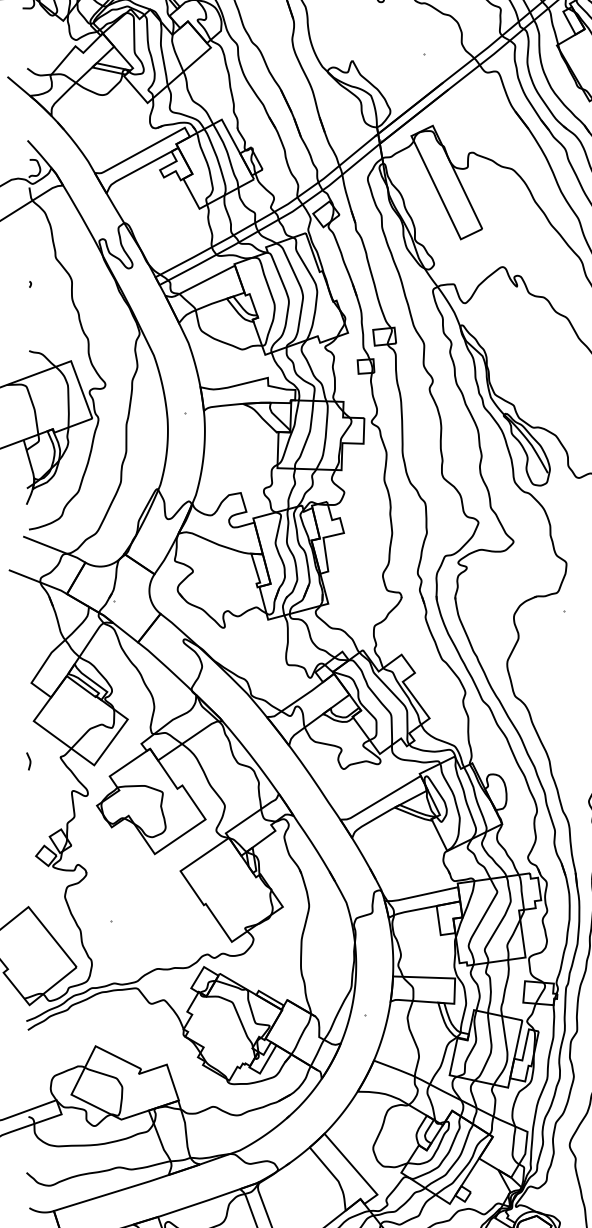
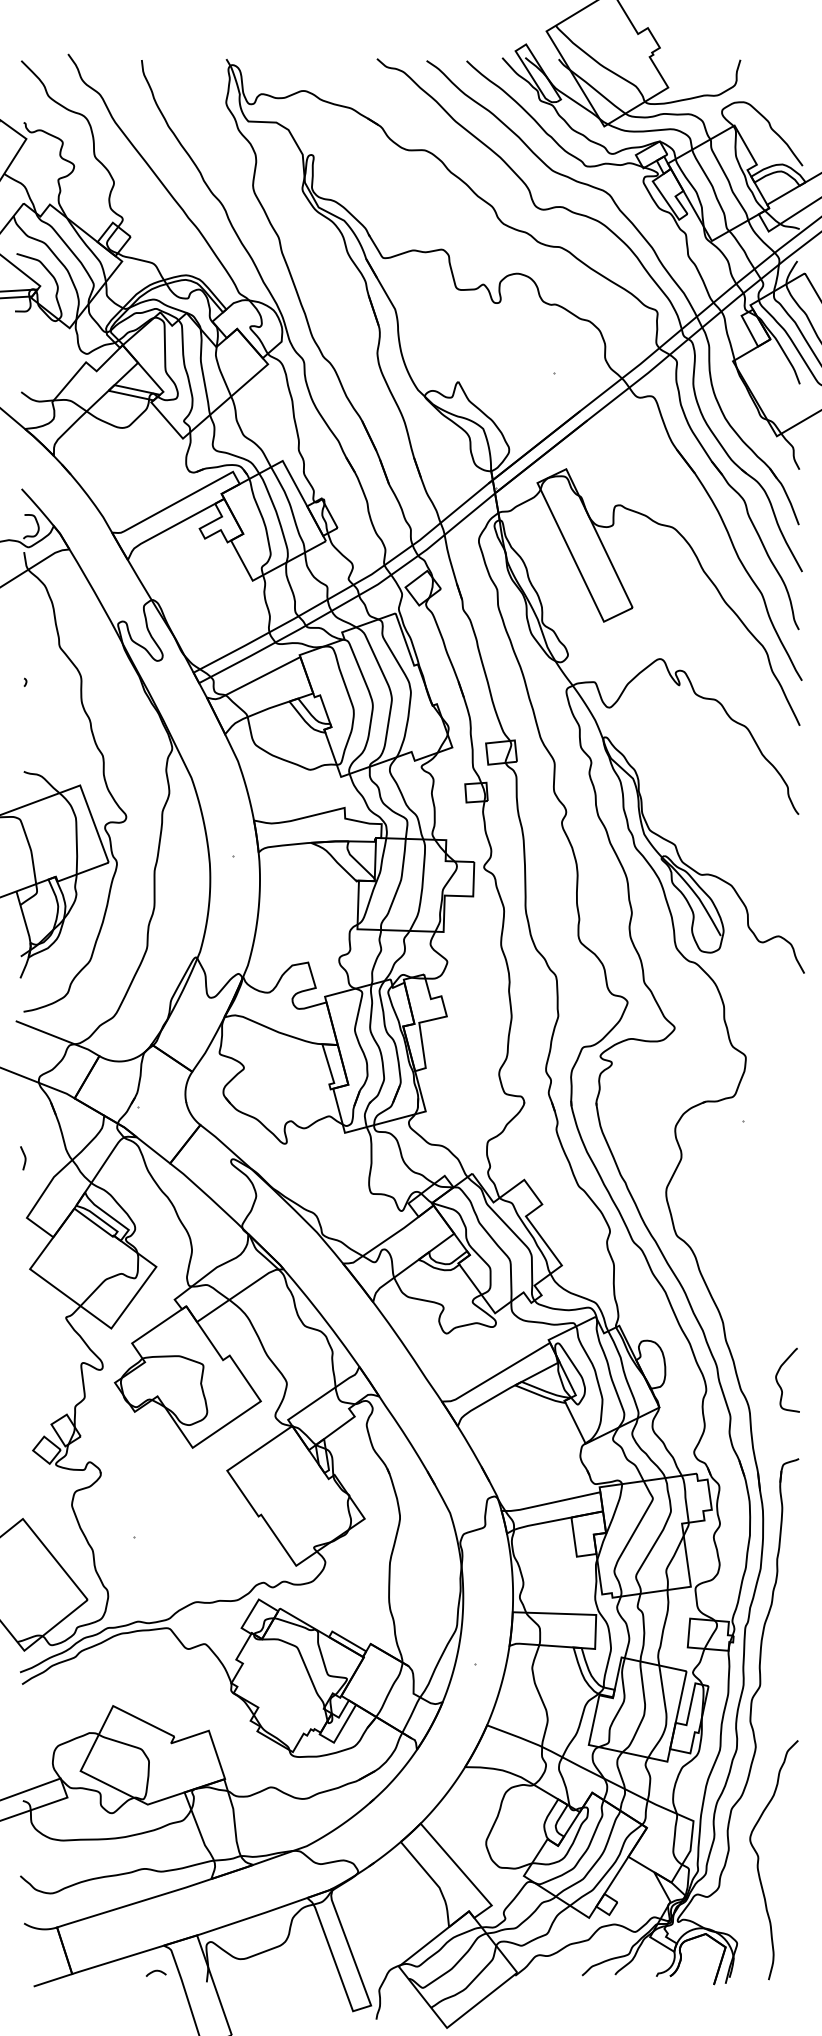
curve: (29, 761) -> (24, 1158), moved

